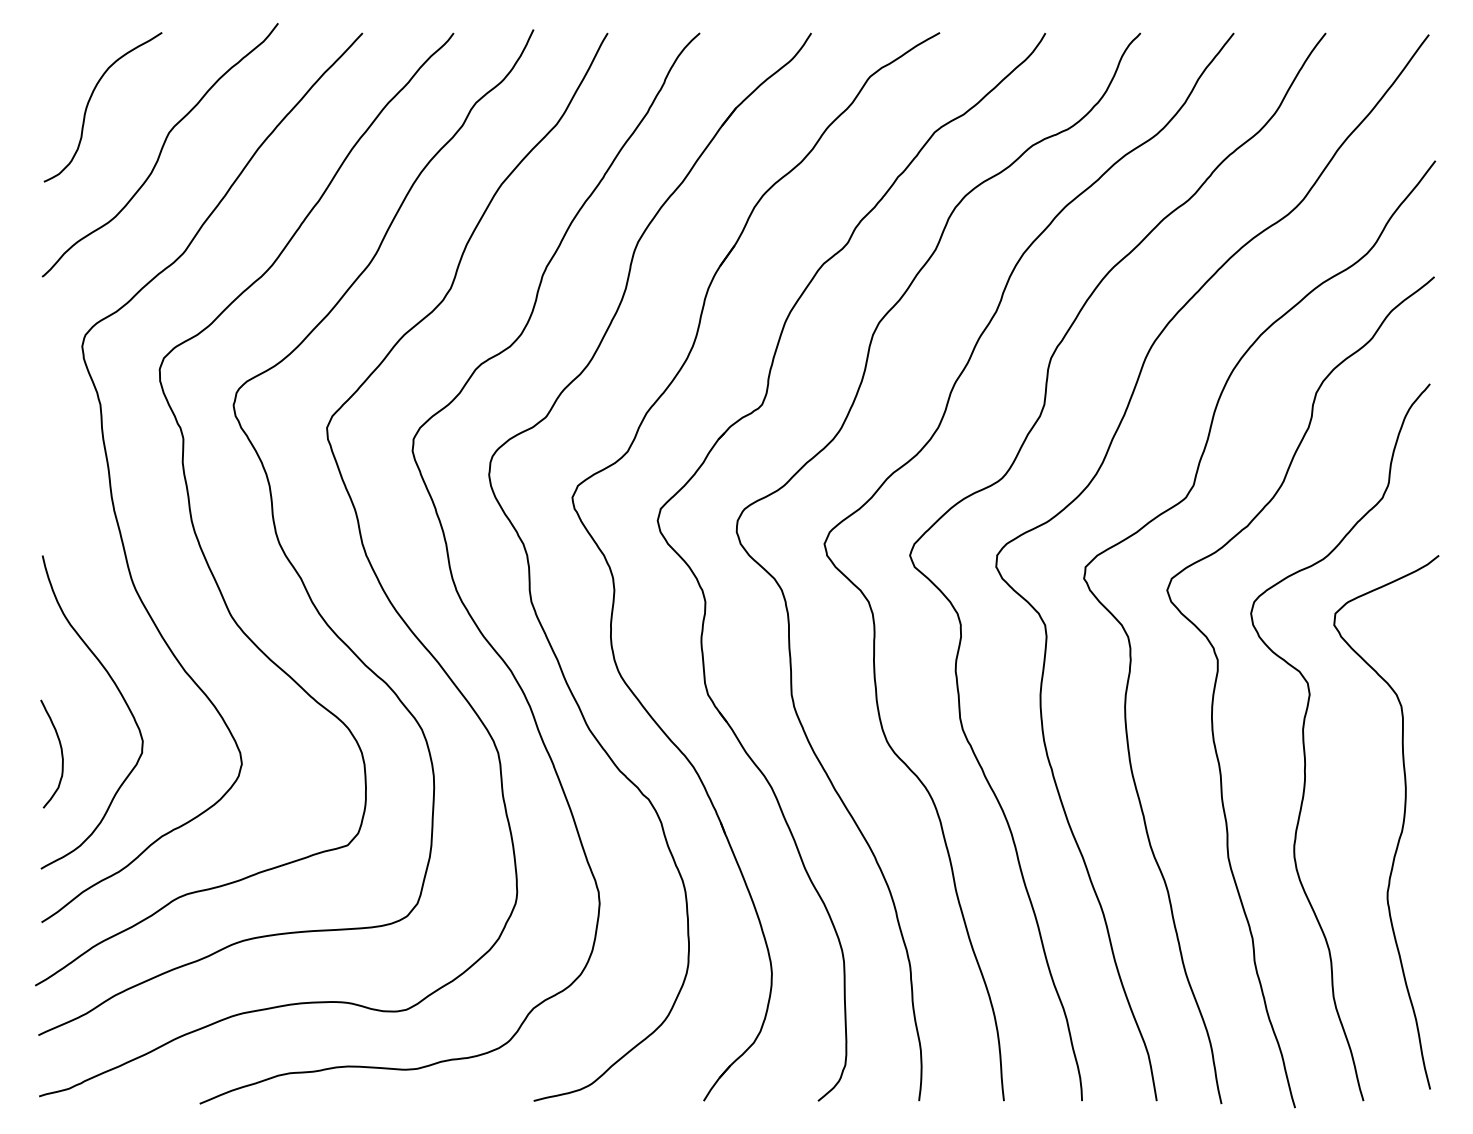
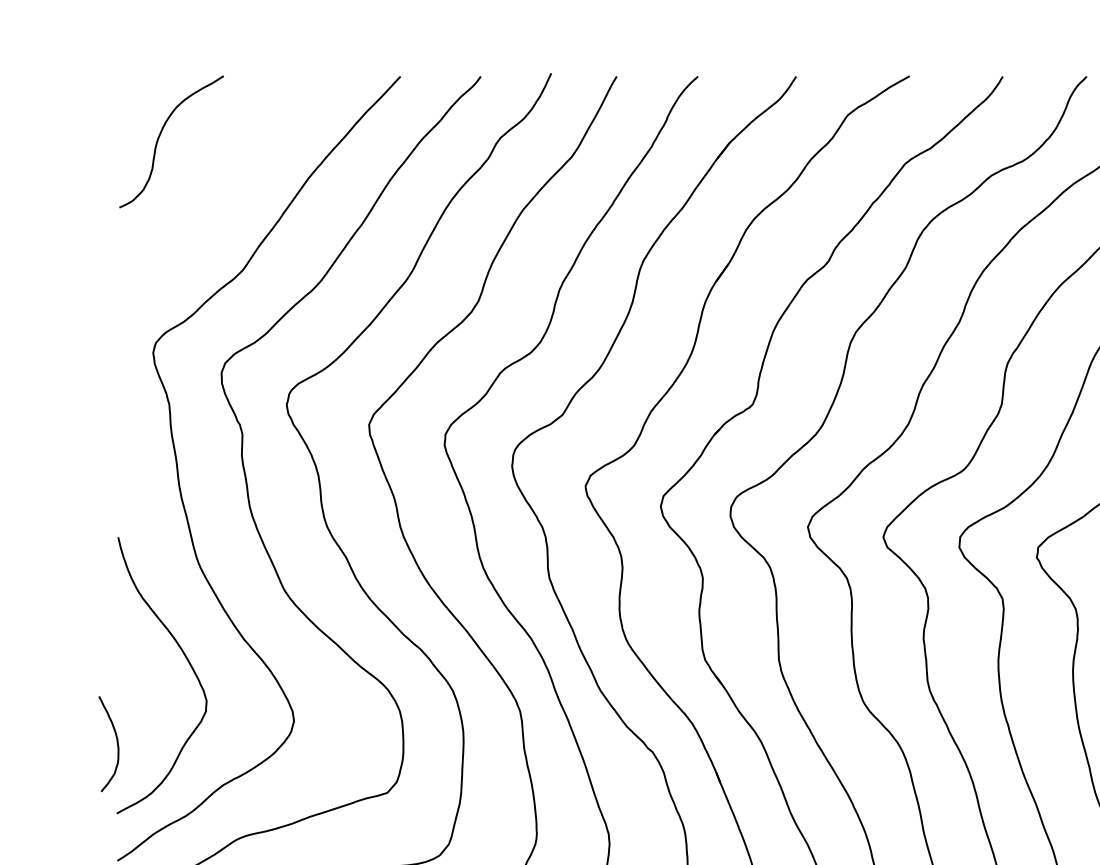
curve: (160, 150) -> (222, 180), removed
curve: (60, 750) -> (116, 740), moved

